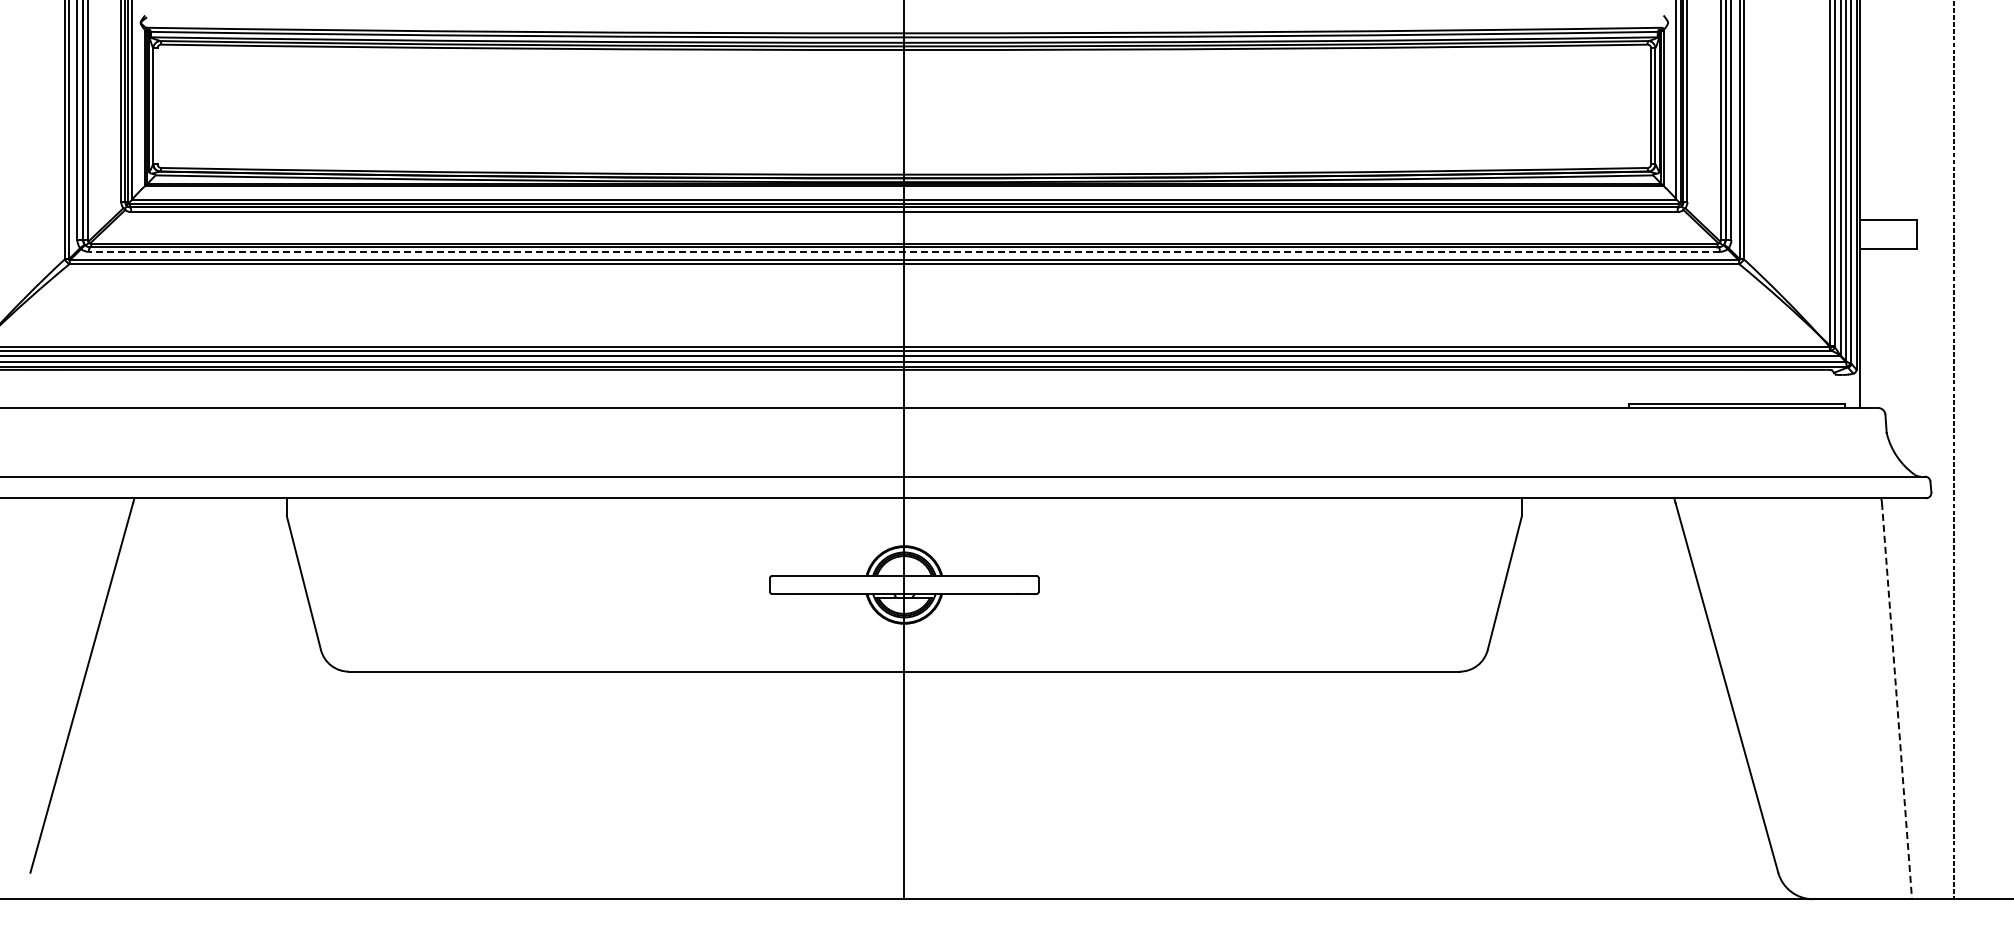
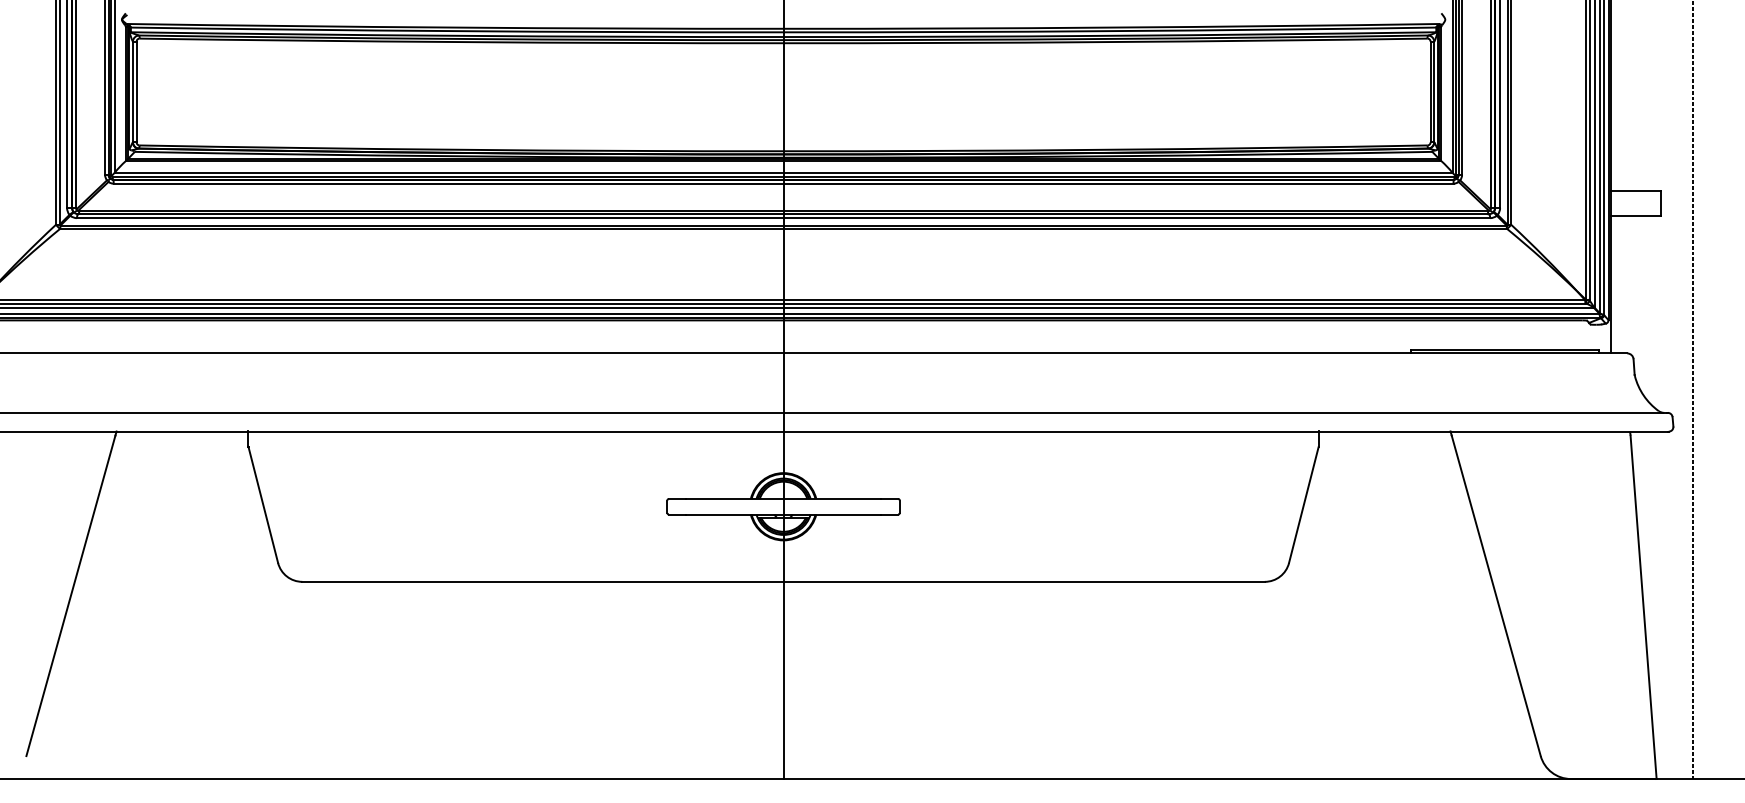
line: (157, 106) -> (136, 92), added
line: (903, 251) -> (782, 217), dashed -> solid
line: (1897, 701) -> (1644, 607), dashed -> solid

